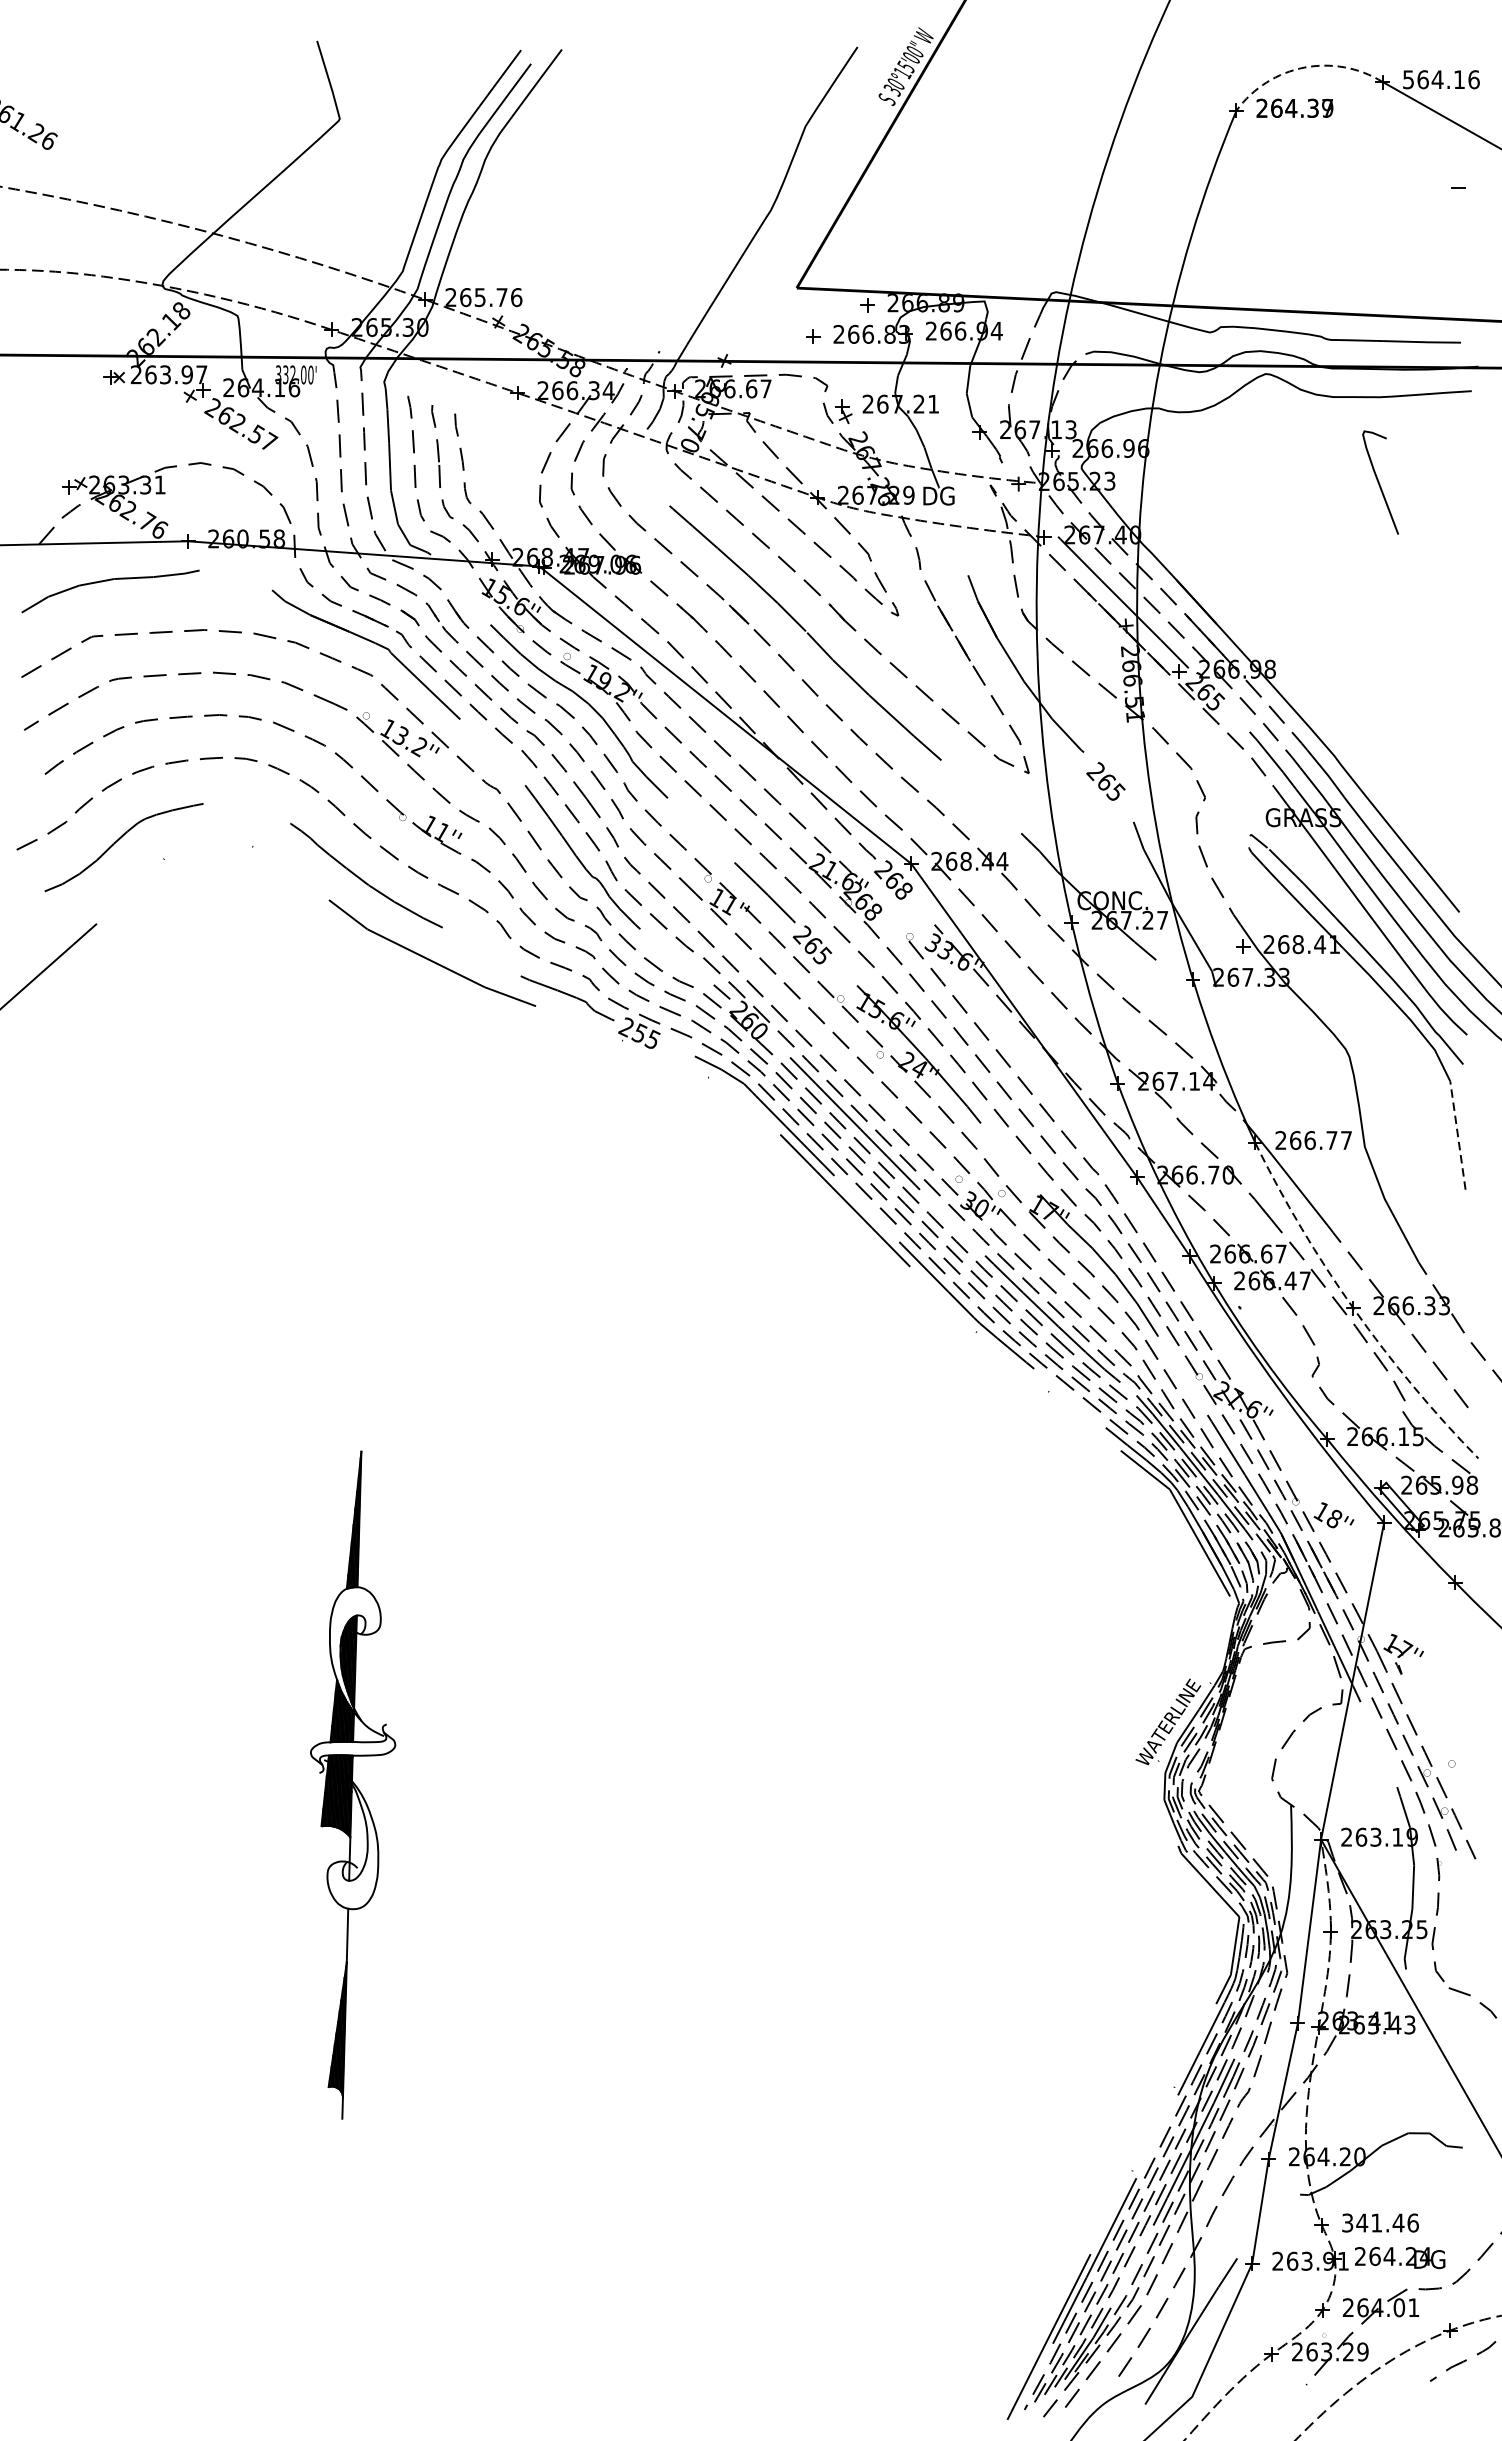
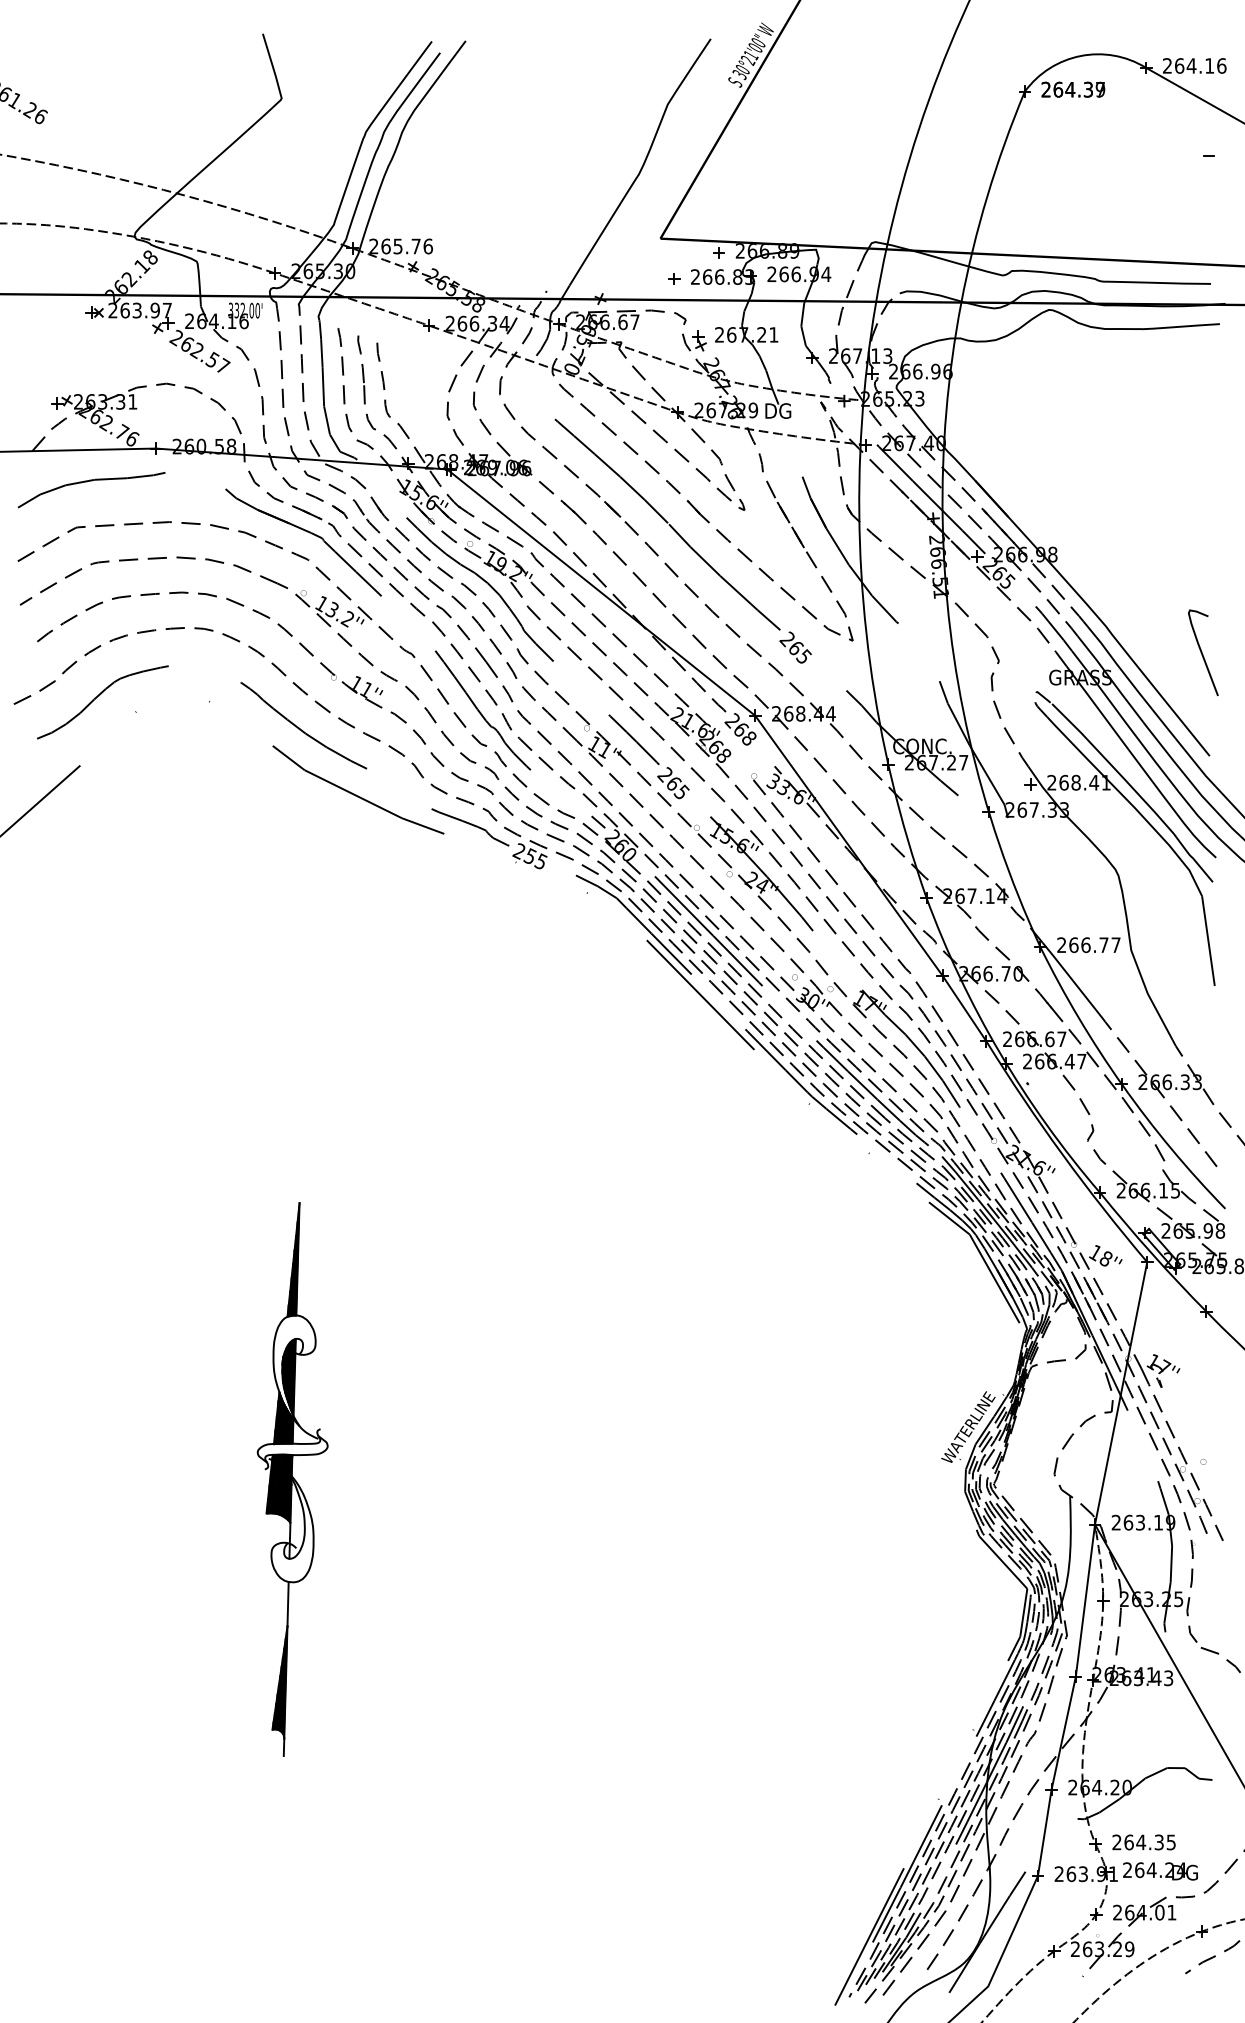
arc: (1303, 68) -> (1080, 56), dashed -> solid
text: (904, 69) -> (749, 57), 30°15'00" -> 30°21'00"
text: (1408, 79) -> (1167, 65), 564.16 -> 264.16
curve: (1379, 482) -> (1202, 652), moved
text: (1105, 781) -> (795, 647), moved
line: (1458, 1134) -> (1208, 940), dashed -> solid
arc: (1354, 1309) -> (1122, 1085), dashed -> solid
text: (1380, 2223) -> (1144, 1842), 341.46 -> 264.35

